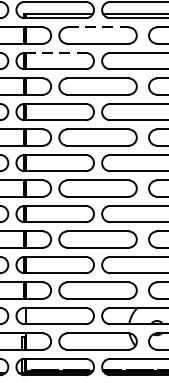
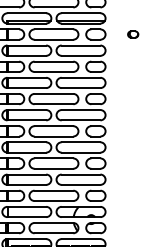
line: (98, 27) -> (54, 29), dashed -> solid
line: (56, 52) -> (27, 45), dashed -> solid

